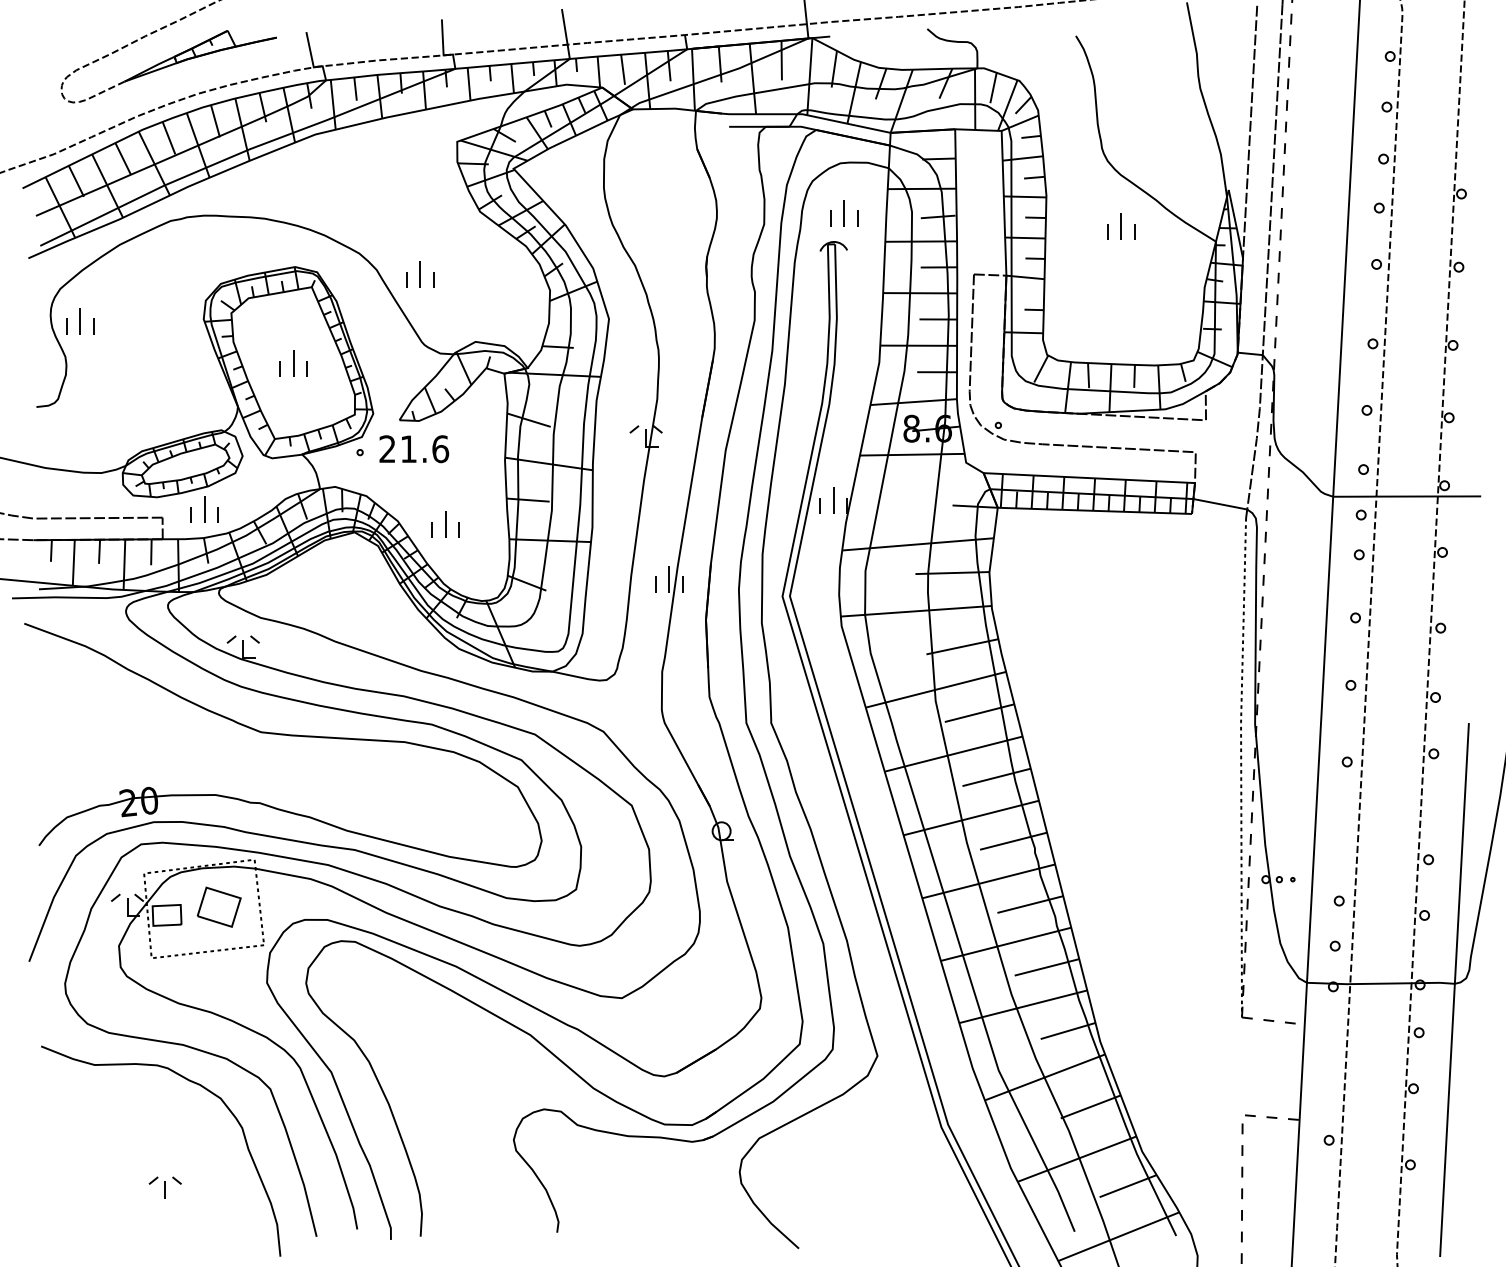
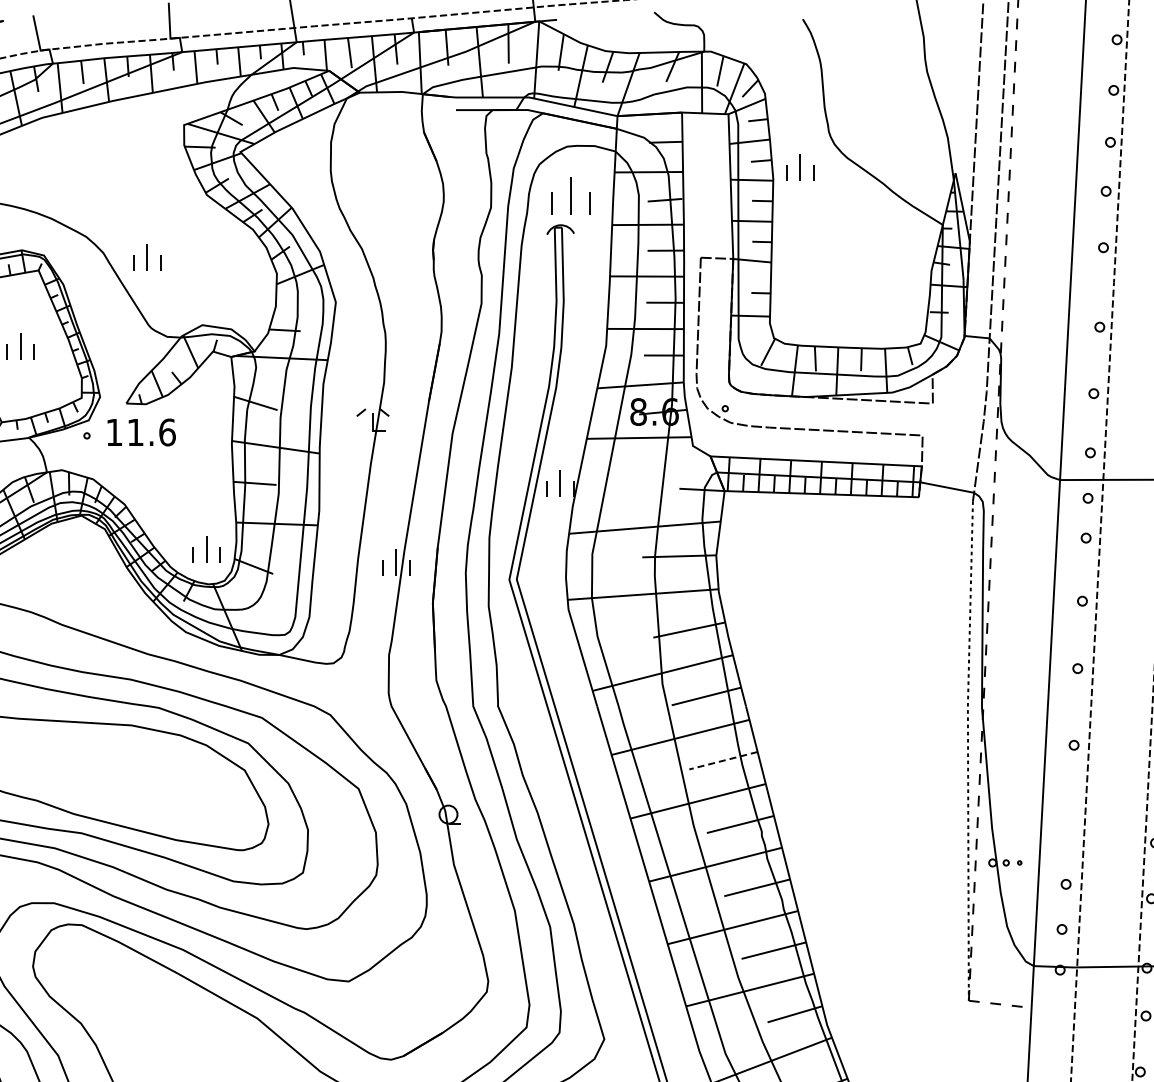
part: (844, 213) -> (571, 196), size x1.4
part: (1121, 226) -> (800, 167), moved
text: (387, 448) -> (114, 431), 21.6 -> 11.6
part: (445, 524) -> (206, 549), moved
line: (996, 777) -> (723, 760), solid -> dashed

